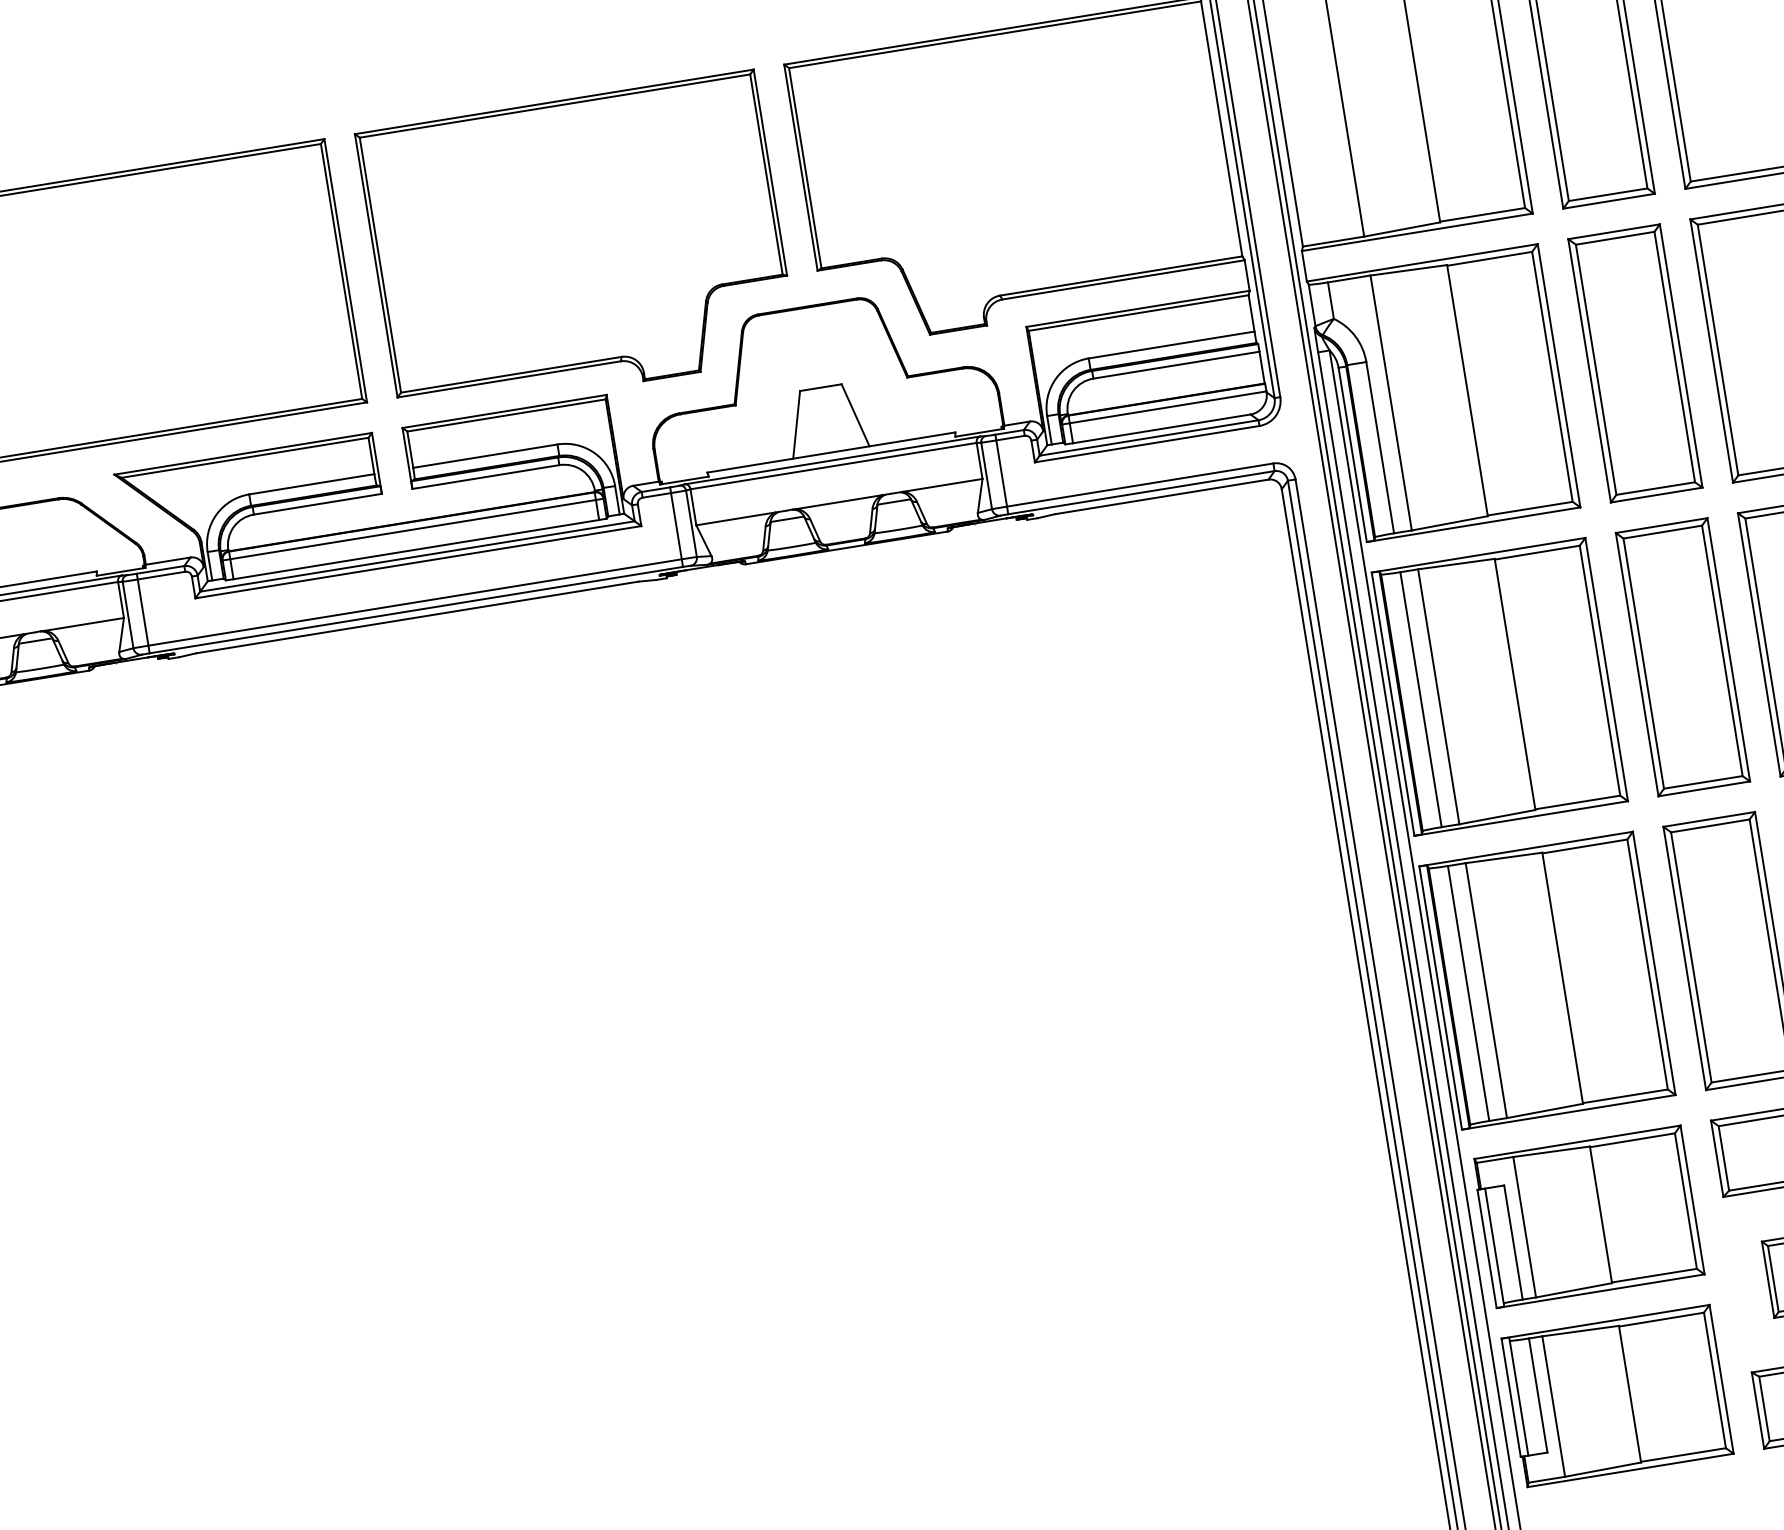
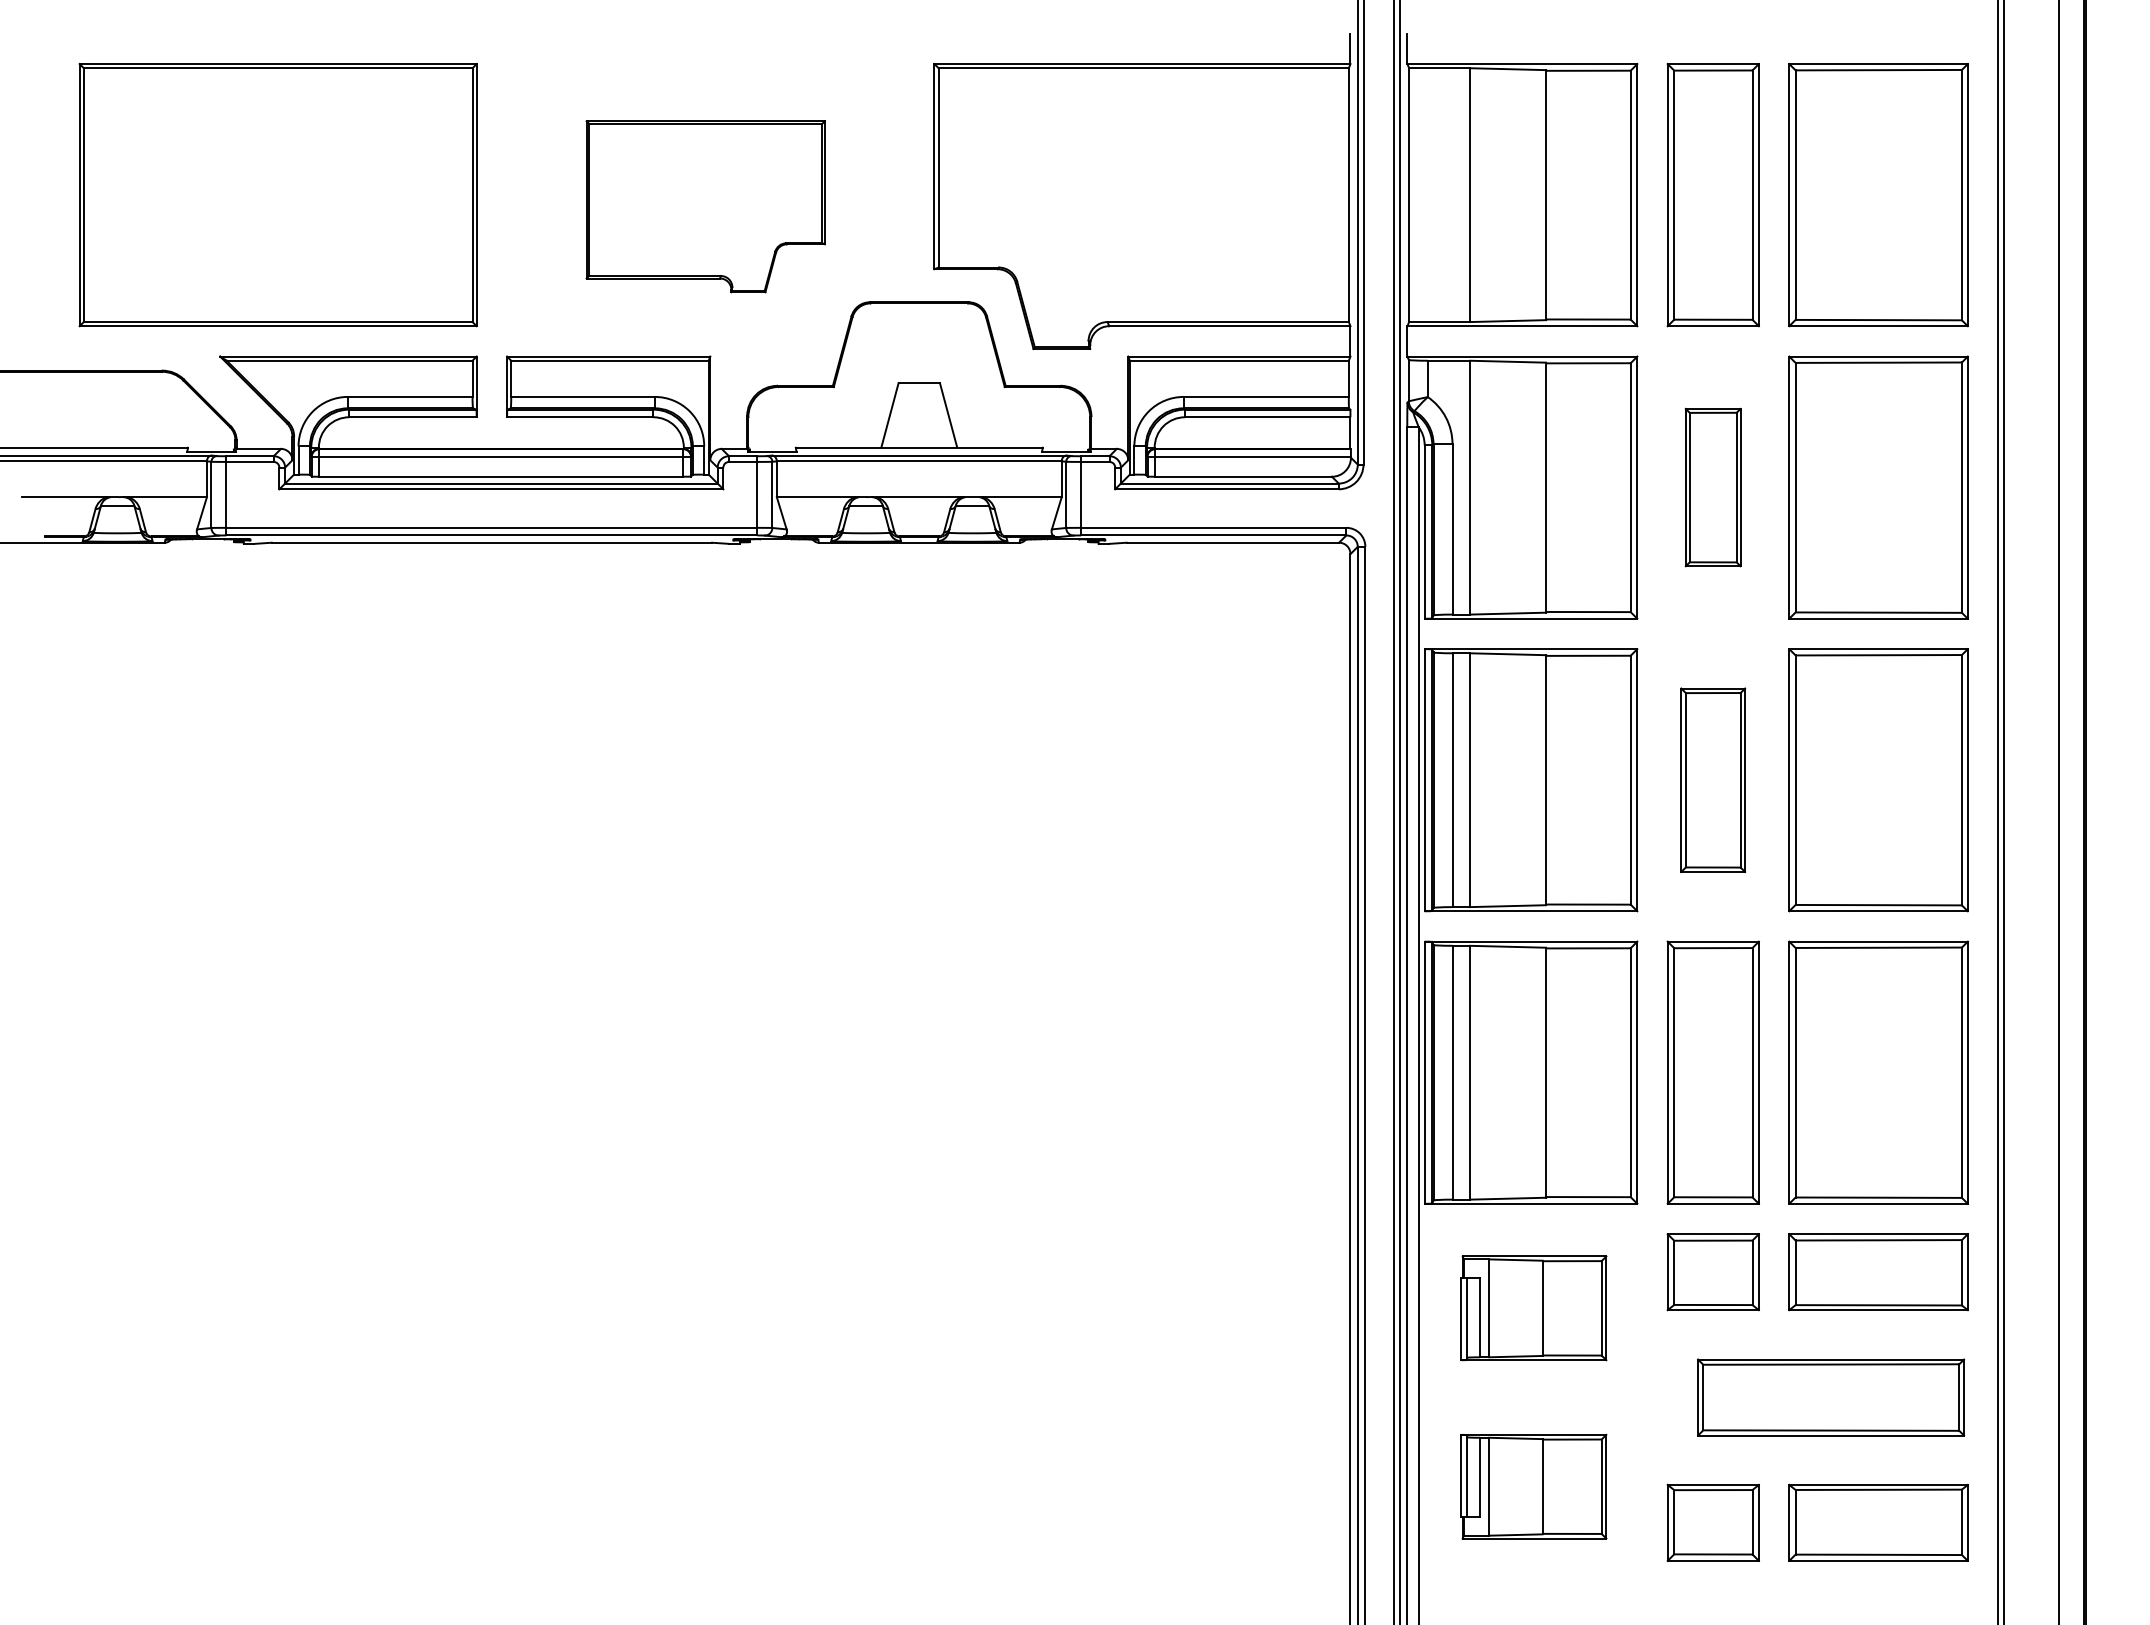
part: (577, 244) -> (705, 206), size x0.6
part: (1634, 363) -> (1712, 487), size x0.6
part: (1682, 657) -> (1712, 780), size x0.7
part: (1588, 1217) -> (1533, 1308), size x0.7
part: (1617, 1395) -> (1533, 1486), size x0.7

